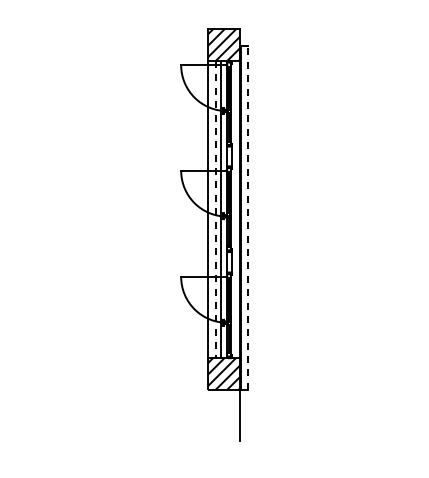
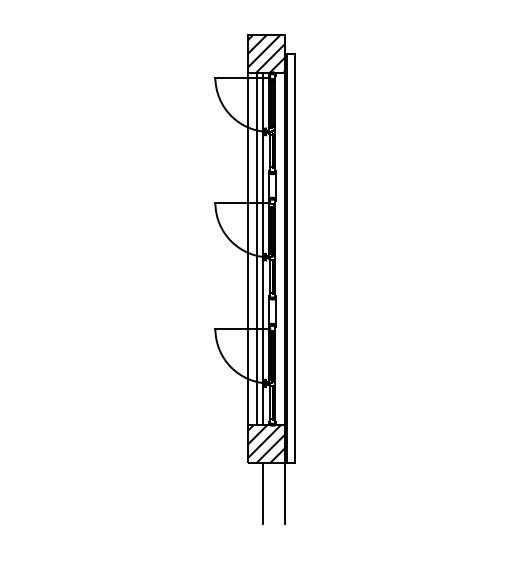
line: (215, 210) -> (256, 250), dashed -> solid
line: (247, 217) -> (294, 258), dashed -> solid
line: (221, 415) -> (263, 493), added

